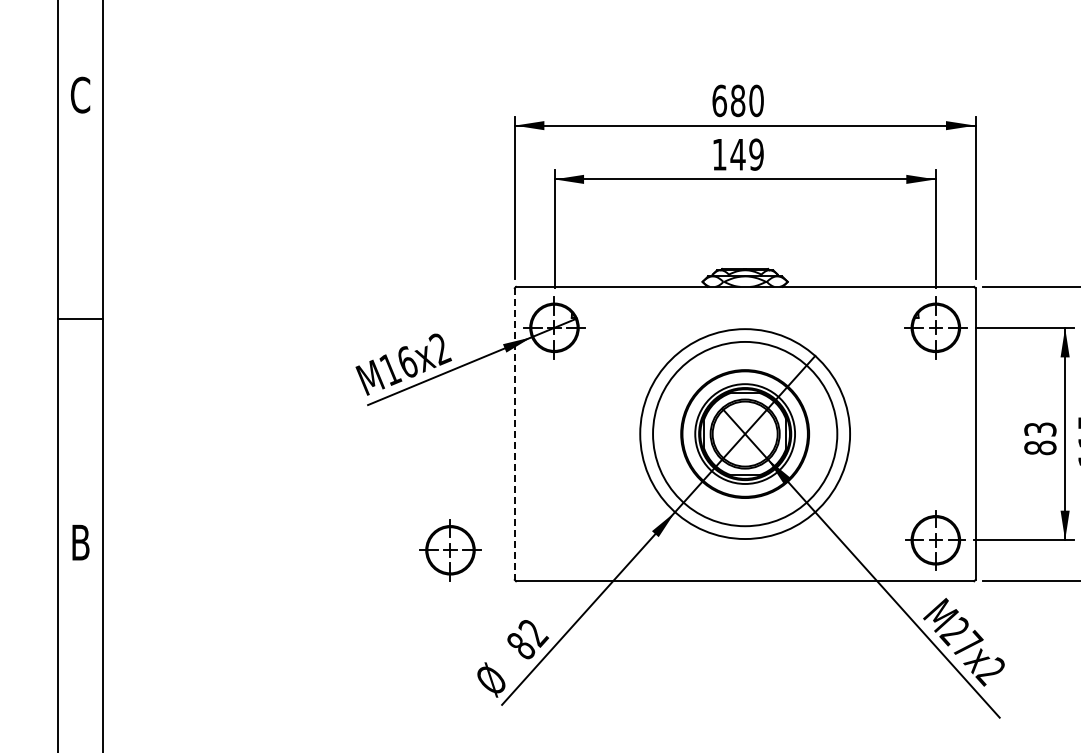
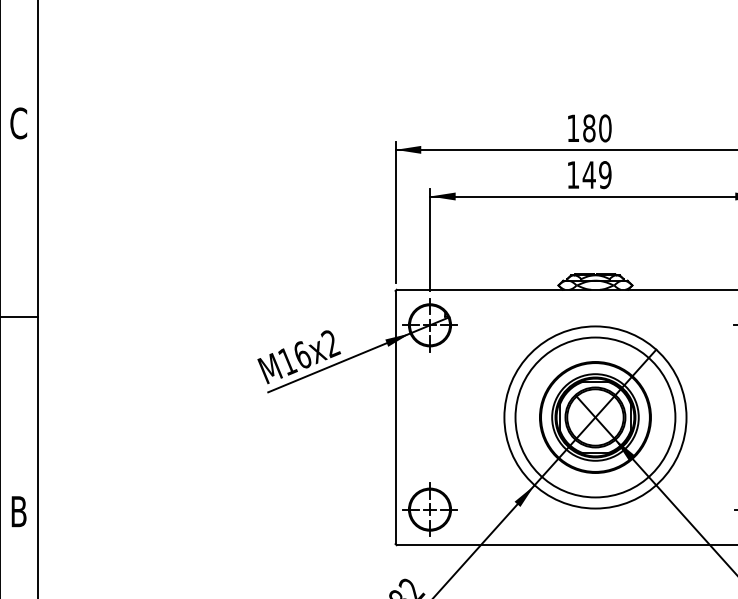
text: (719, 100) -> (573, 128), 680 -> 180
line: (514, 434) -> (395, 417), dashed -> solid
part: (450, 550) -> (430, 509), moved

